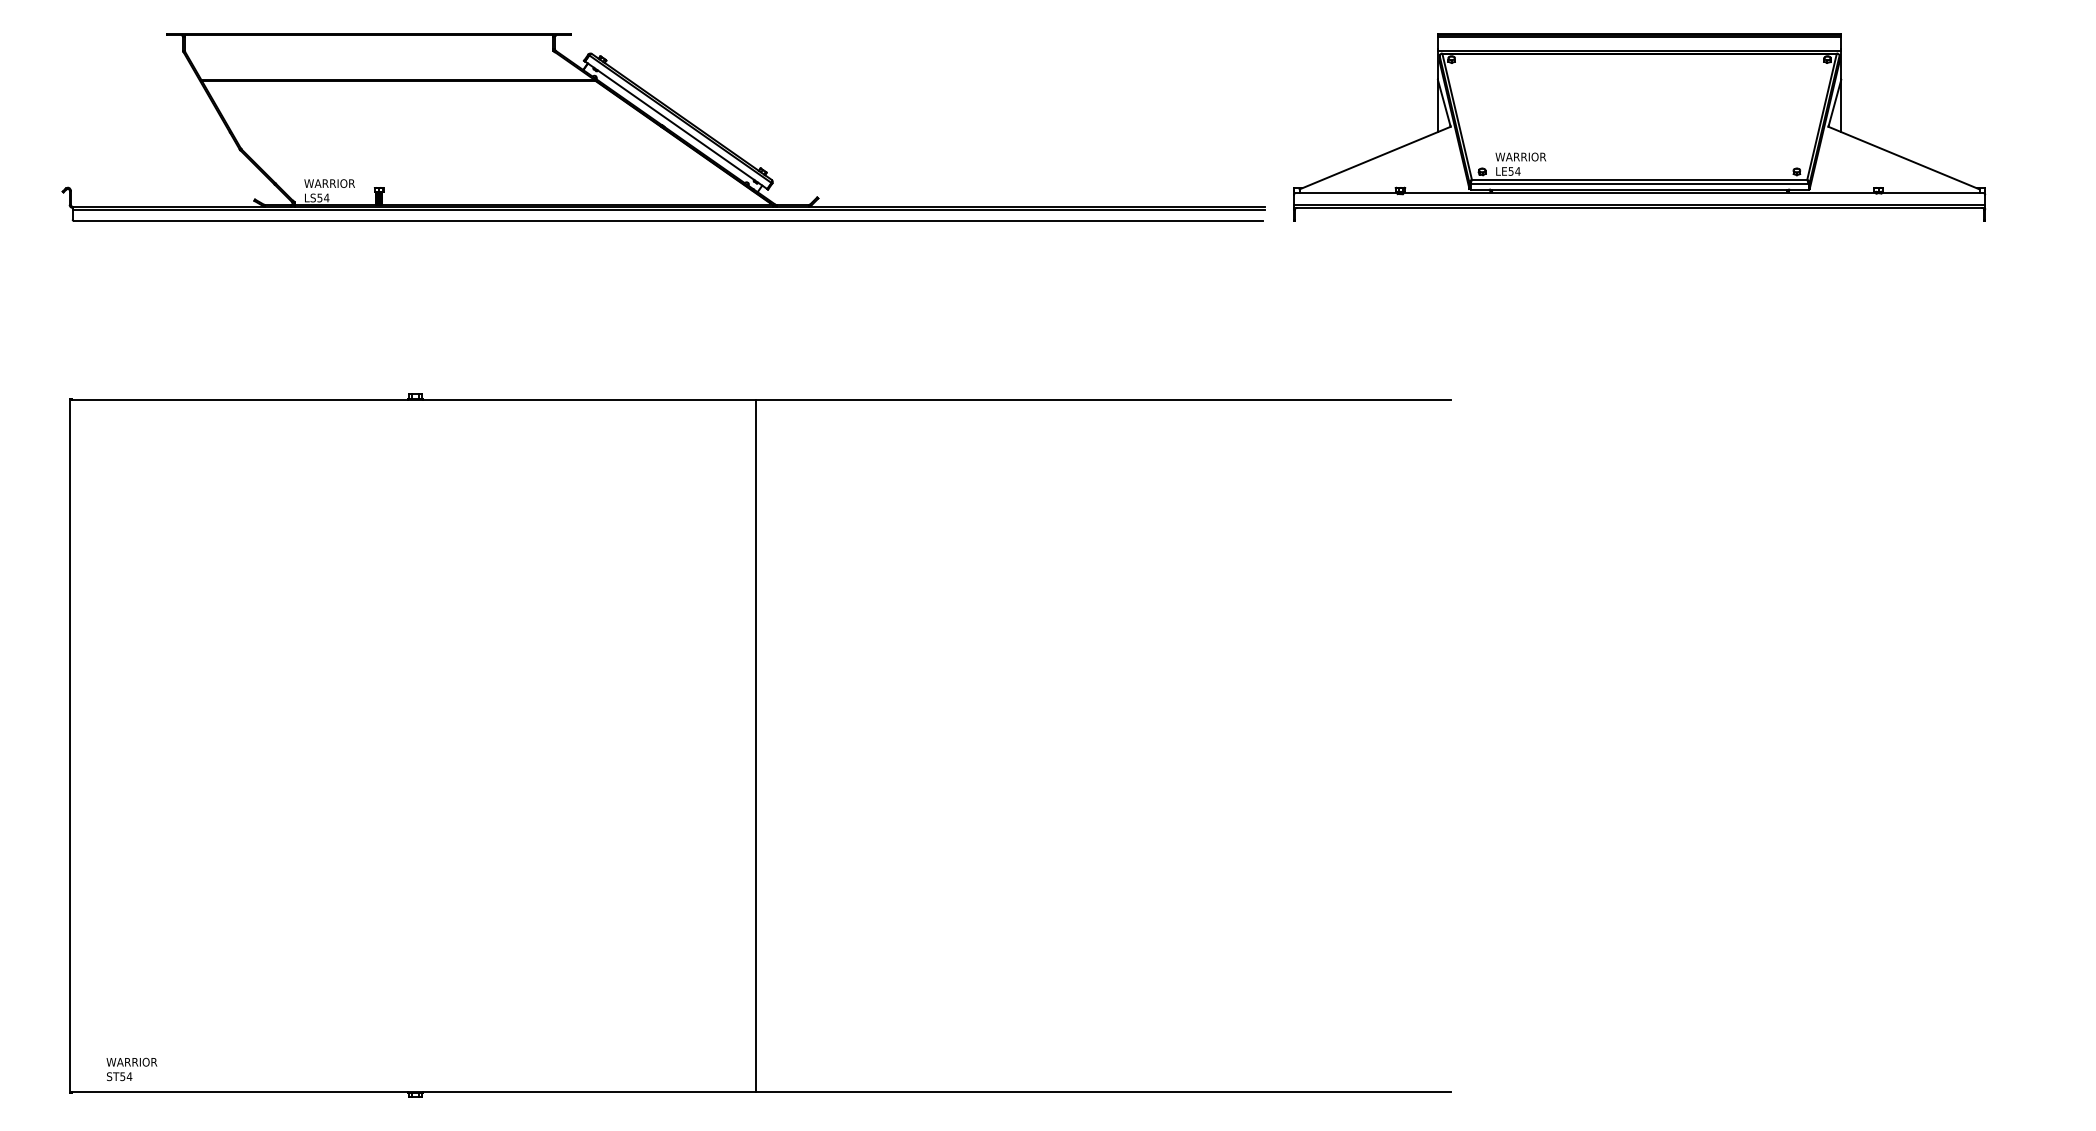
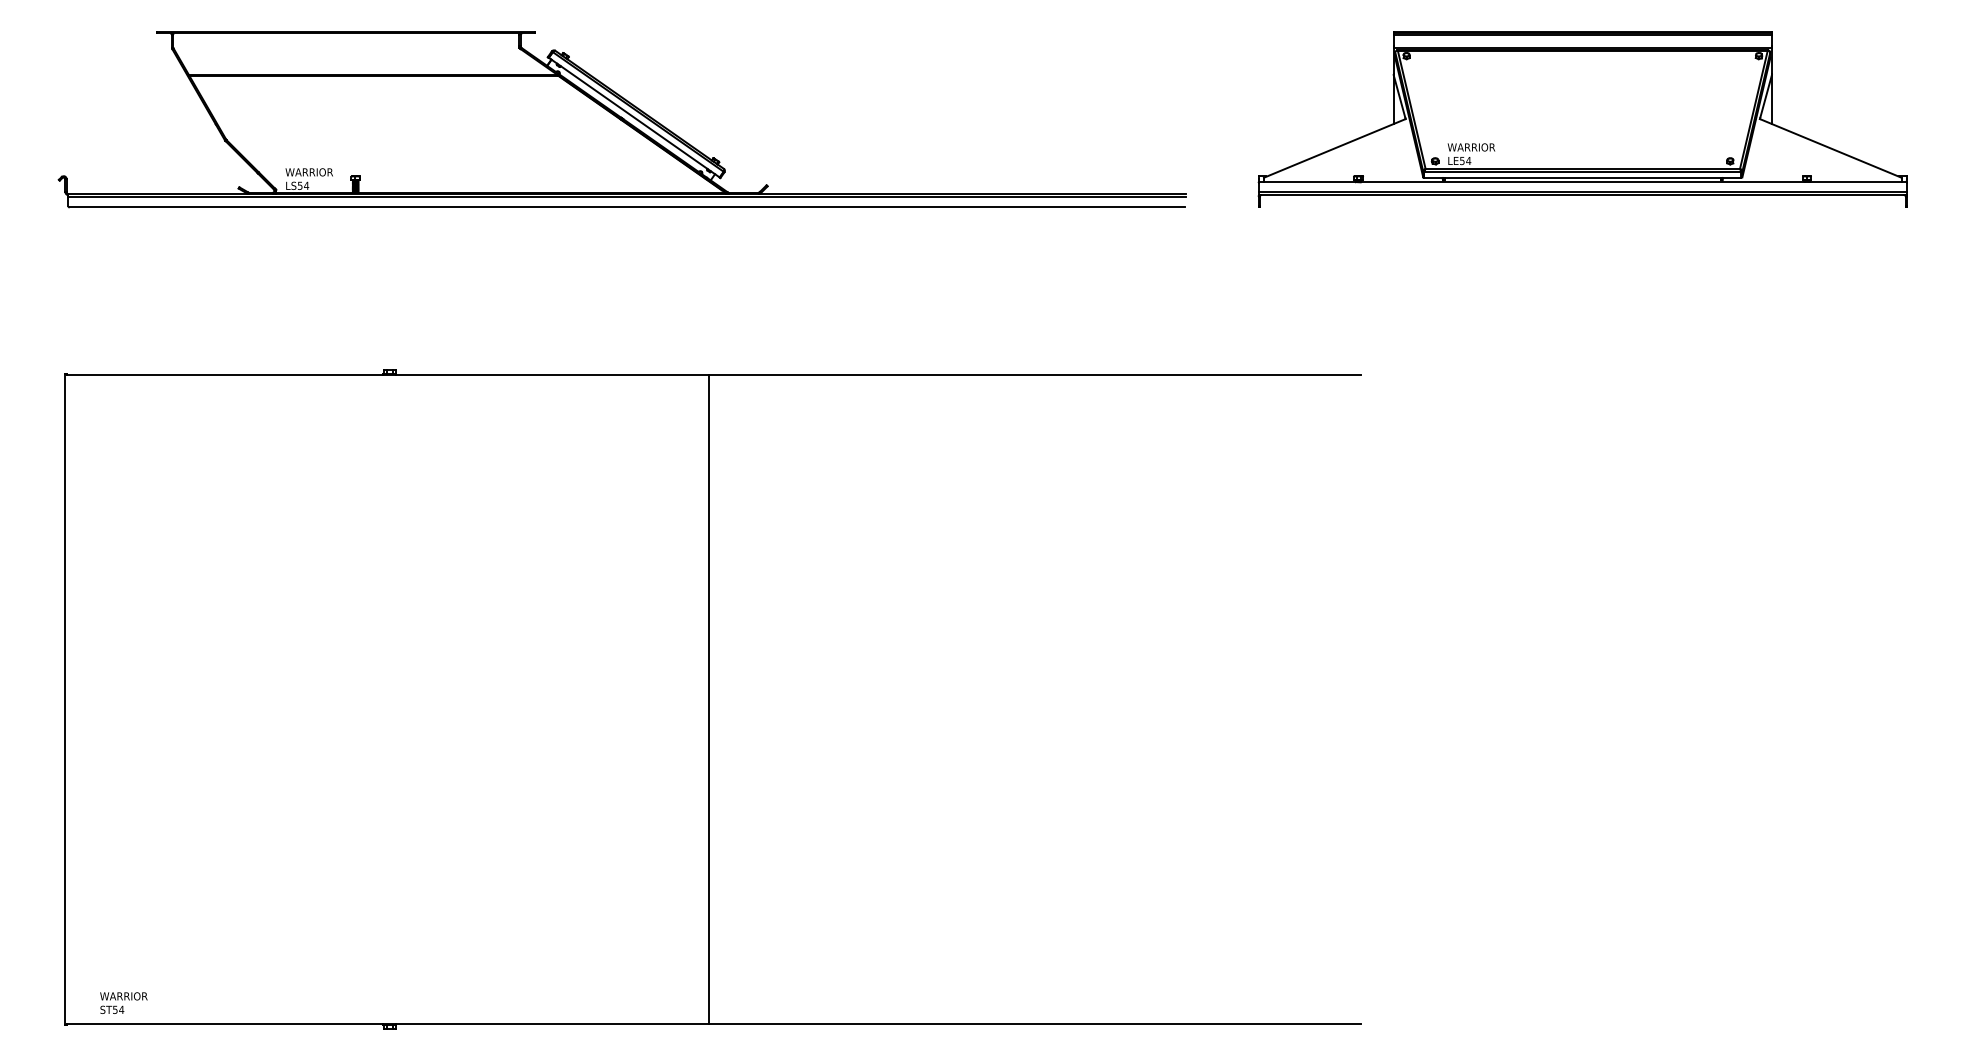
part: (1639, 127) -> (1582, 119), moved

